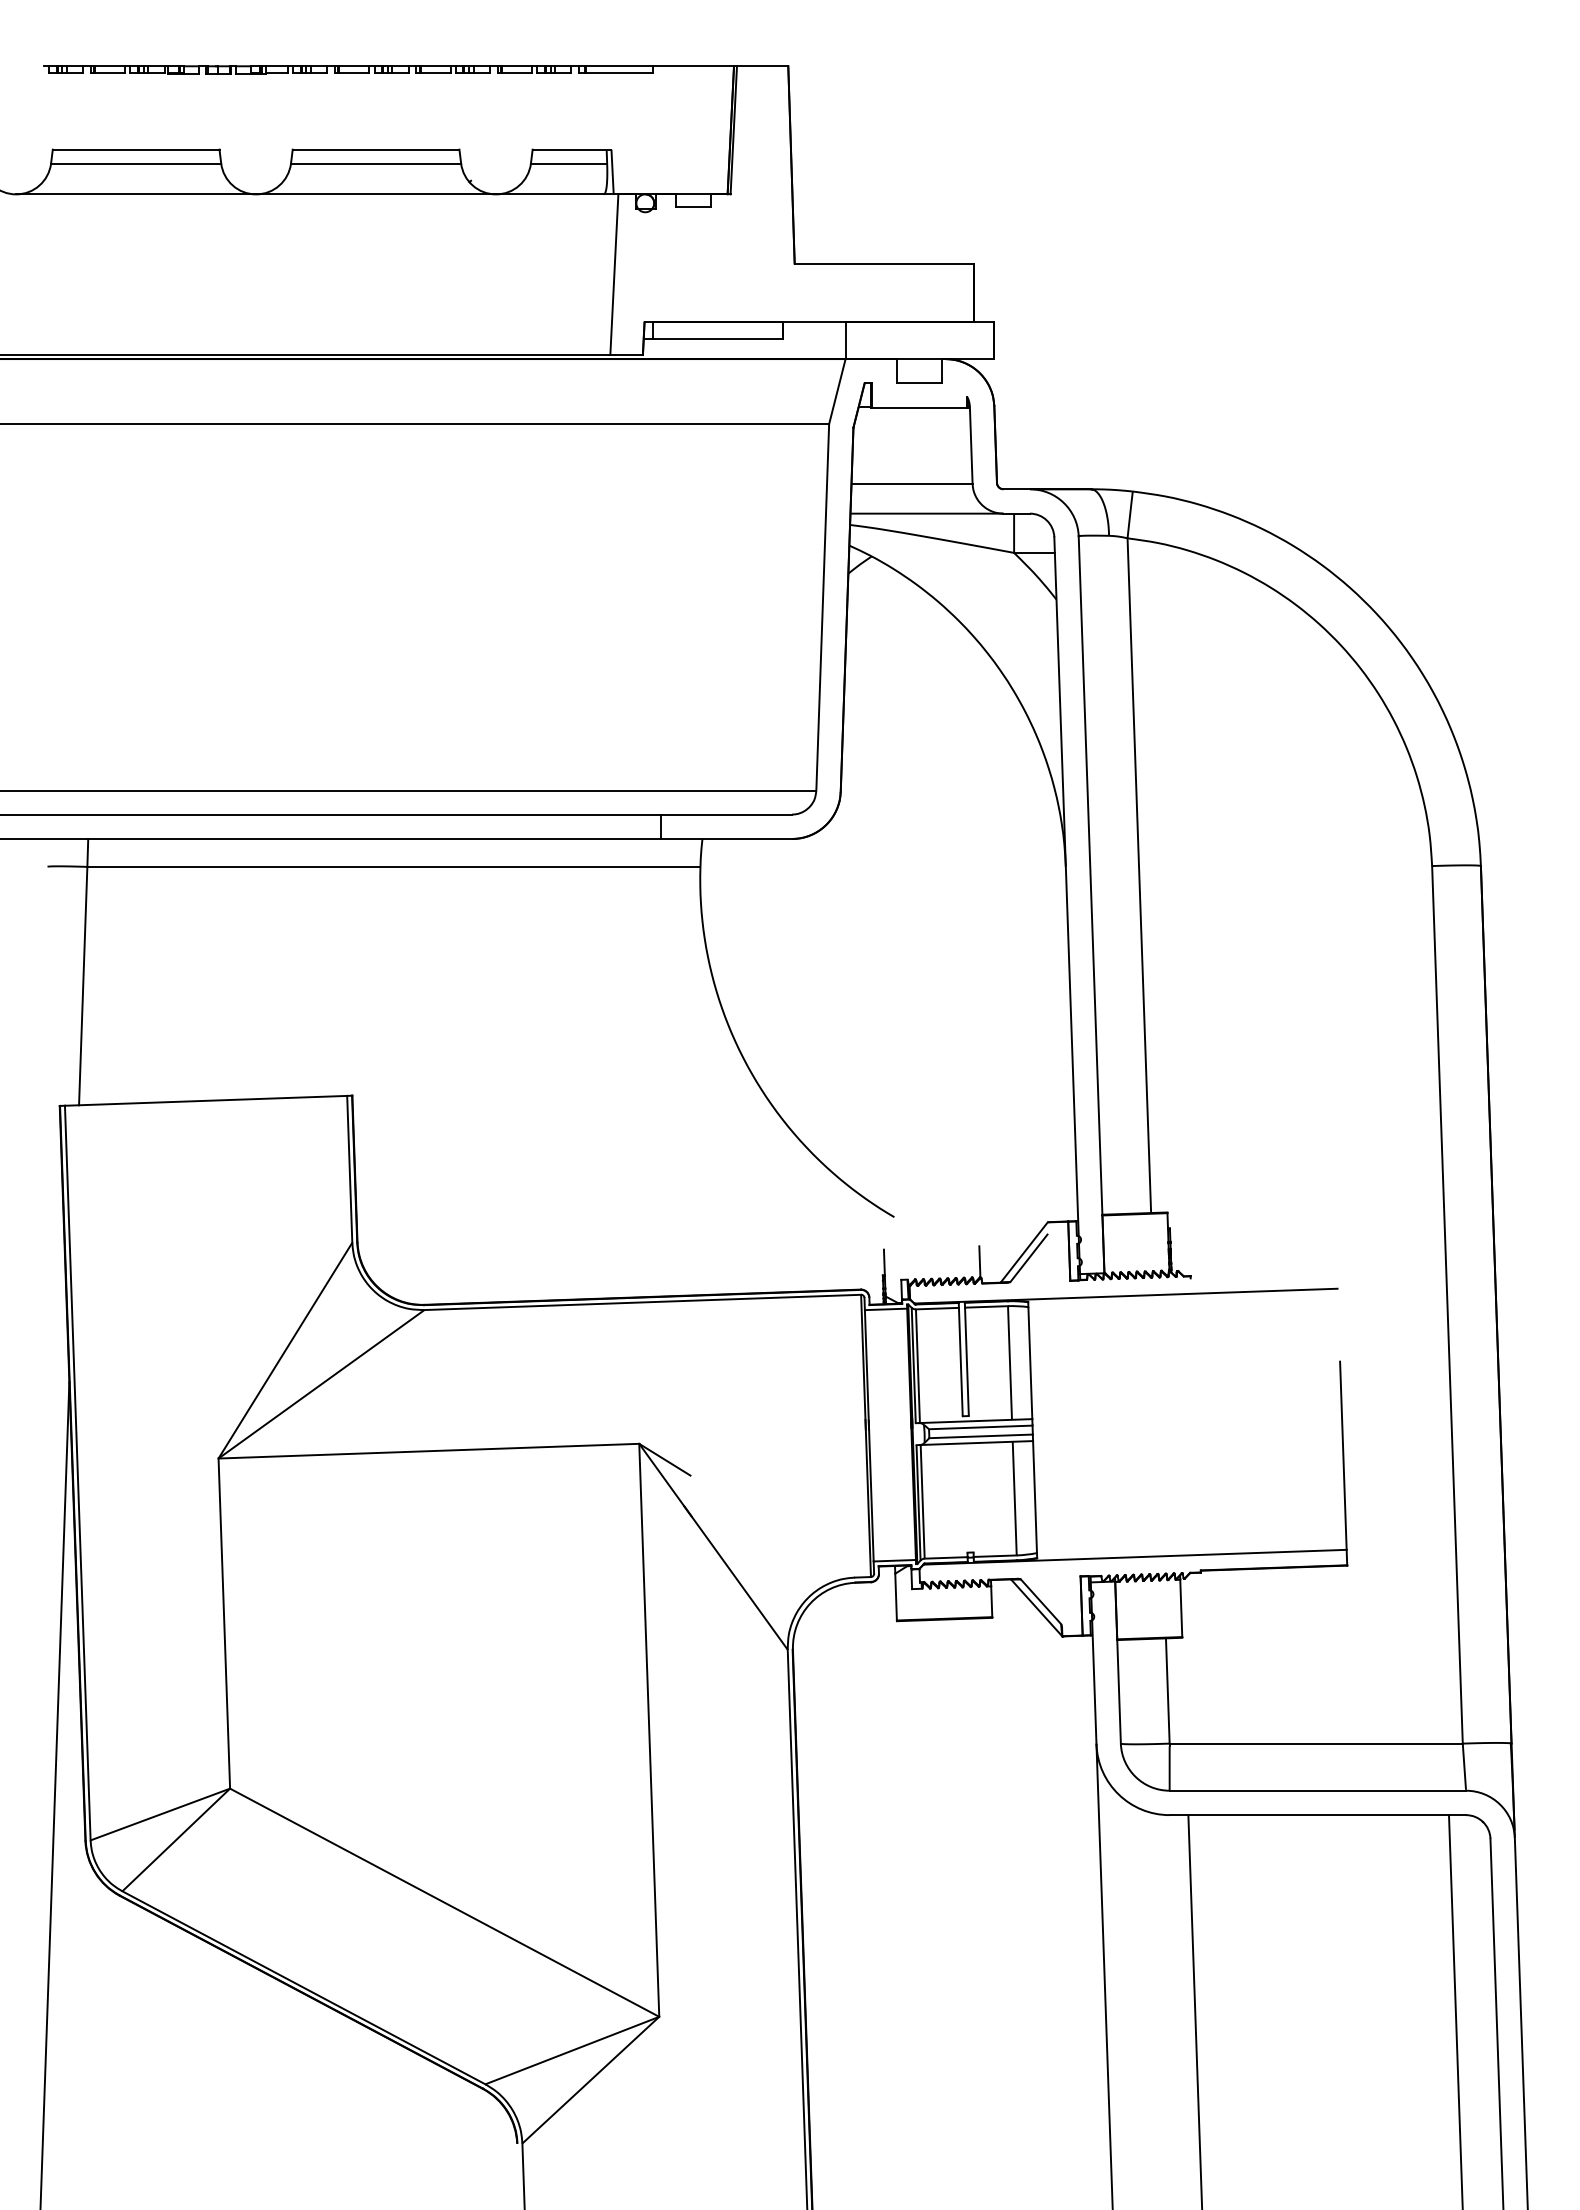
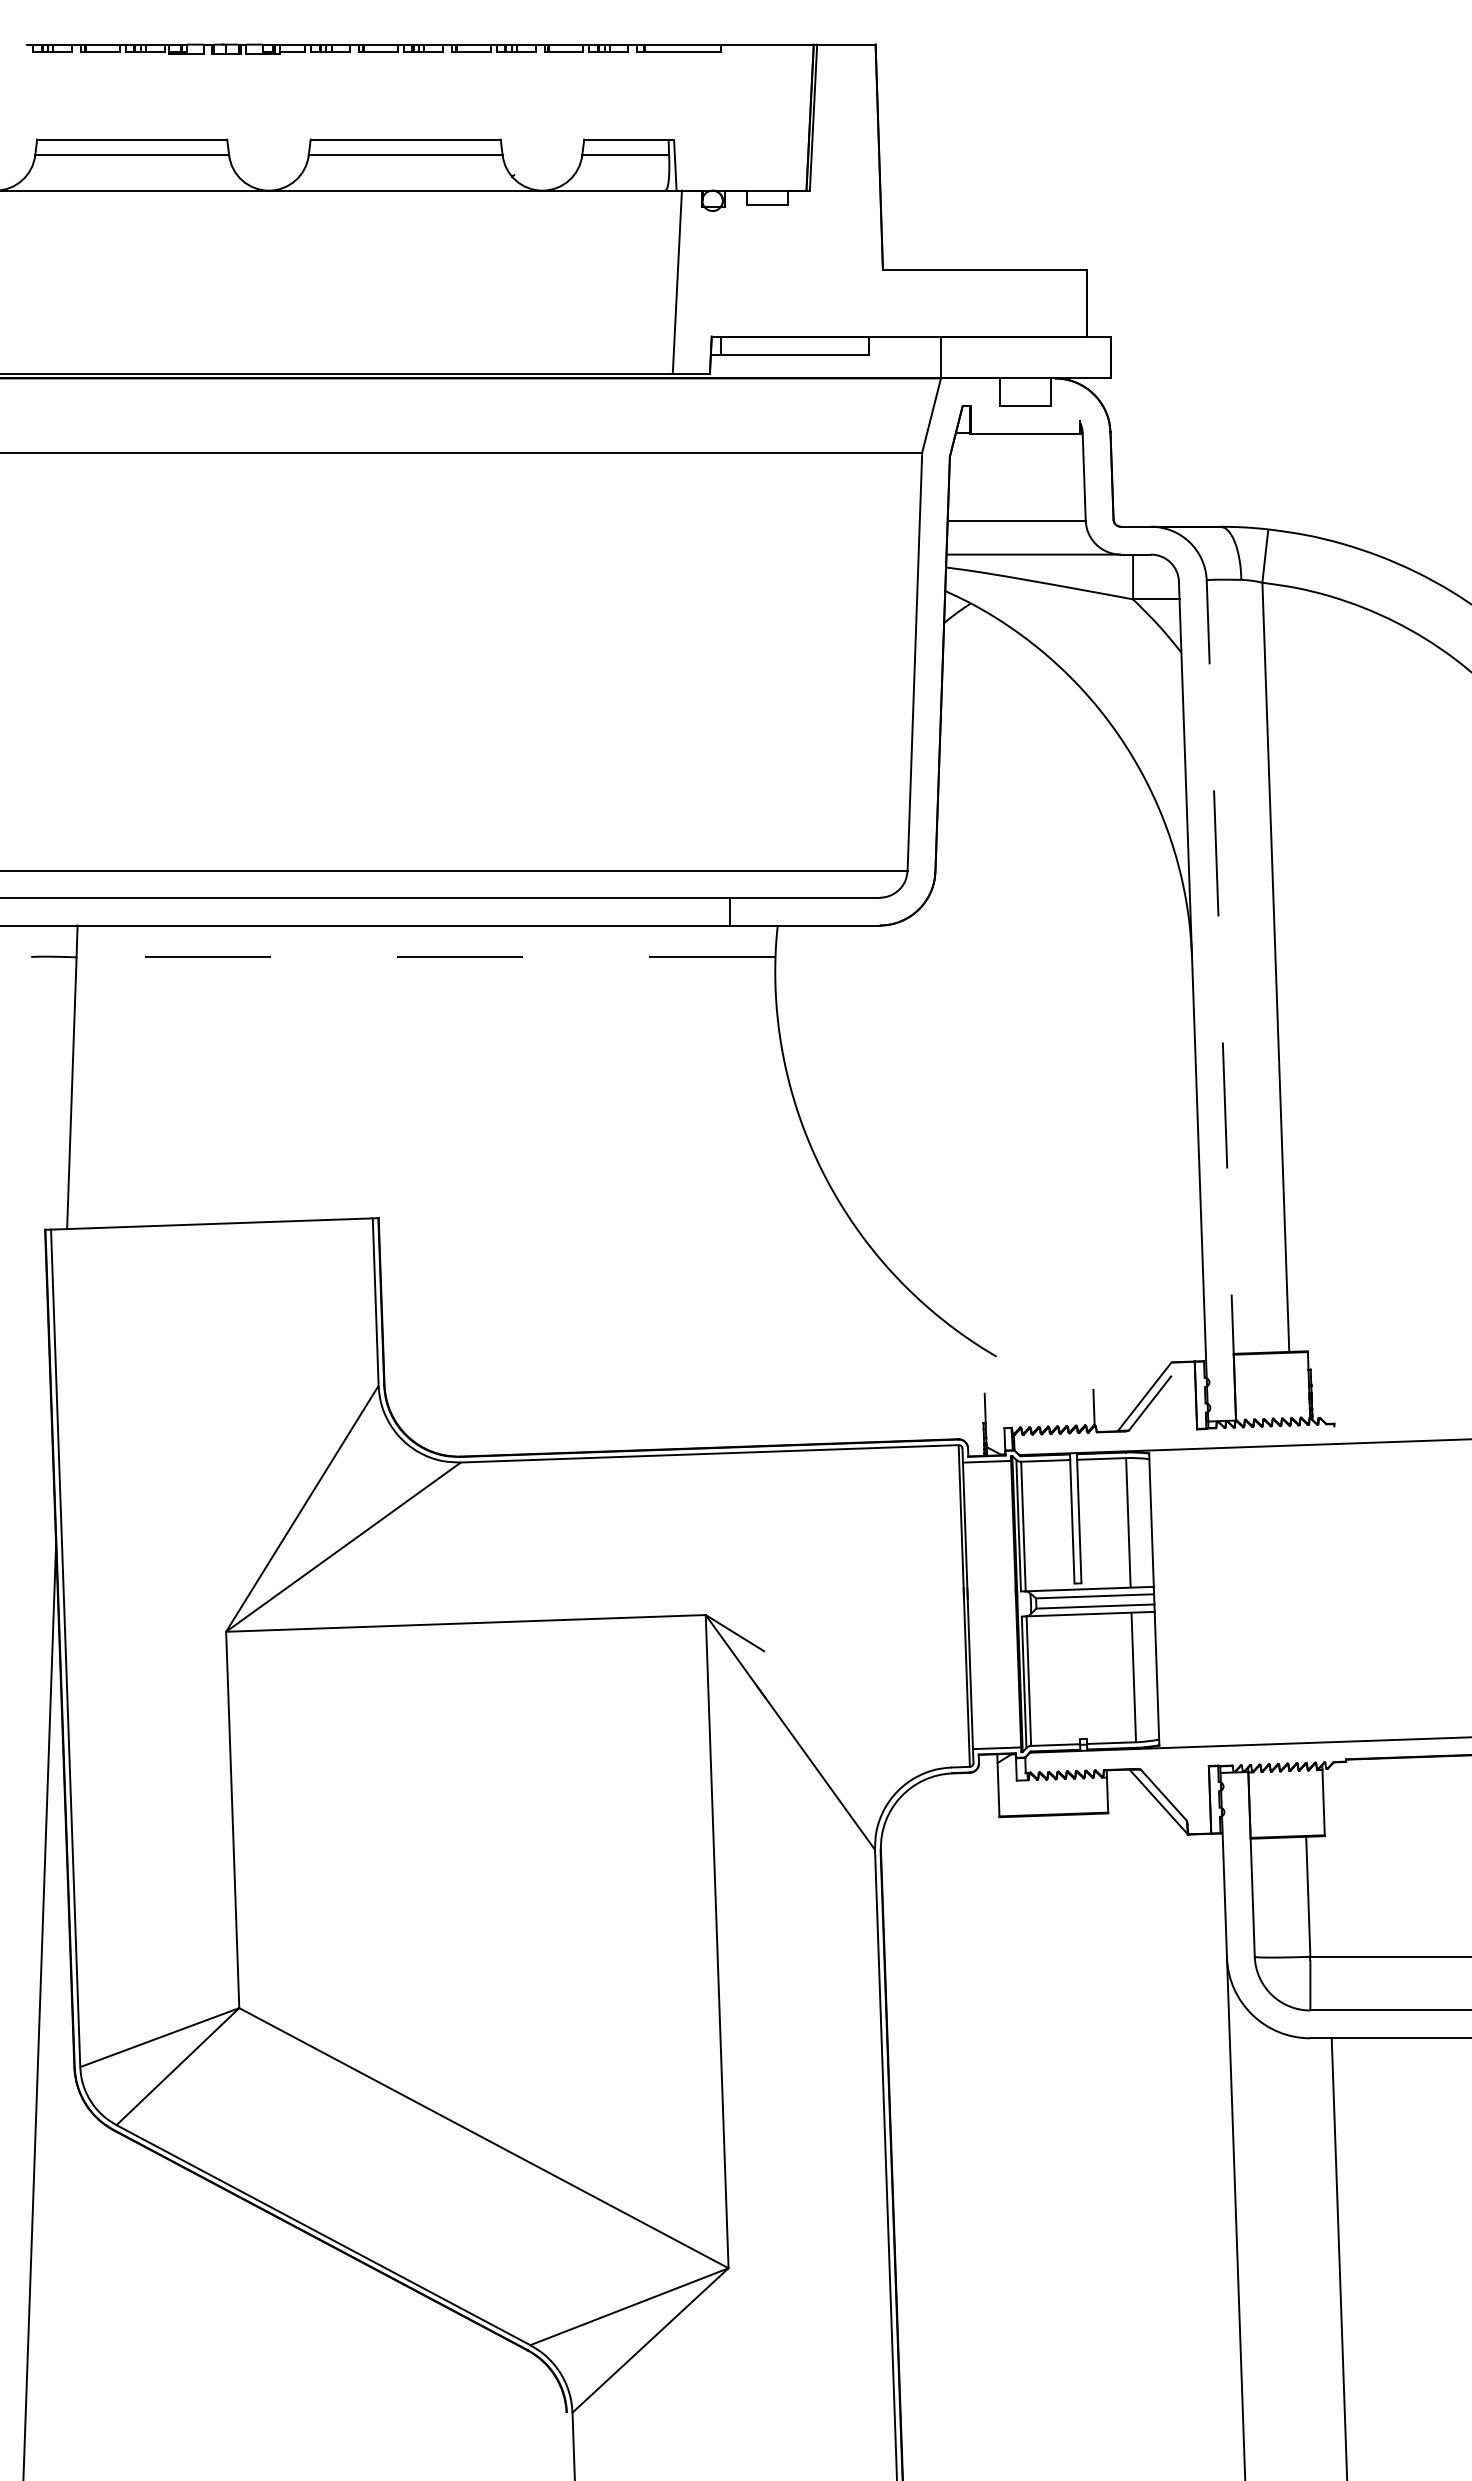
line: (393, 866) -> (425, 956), solid -> dashed
line: (1091, 904) -> (1221, 1000), solid -> dashed

